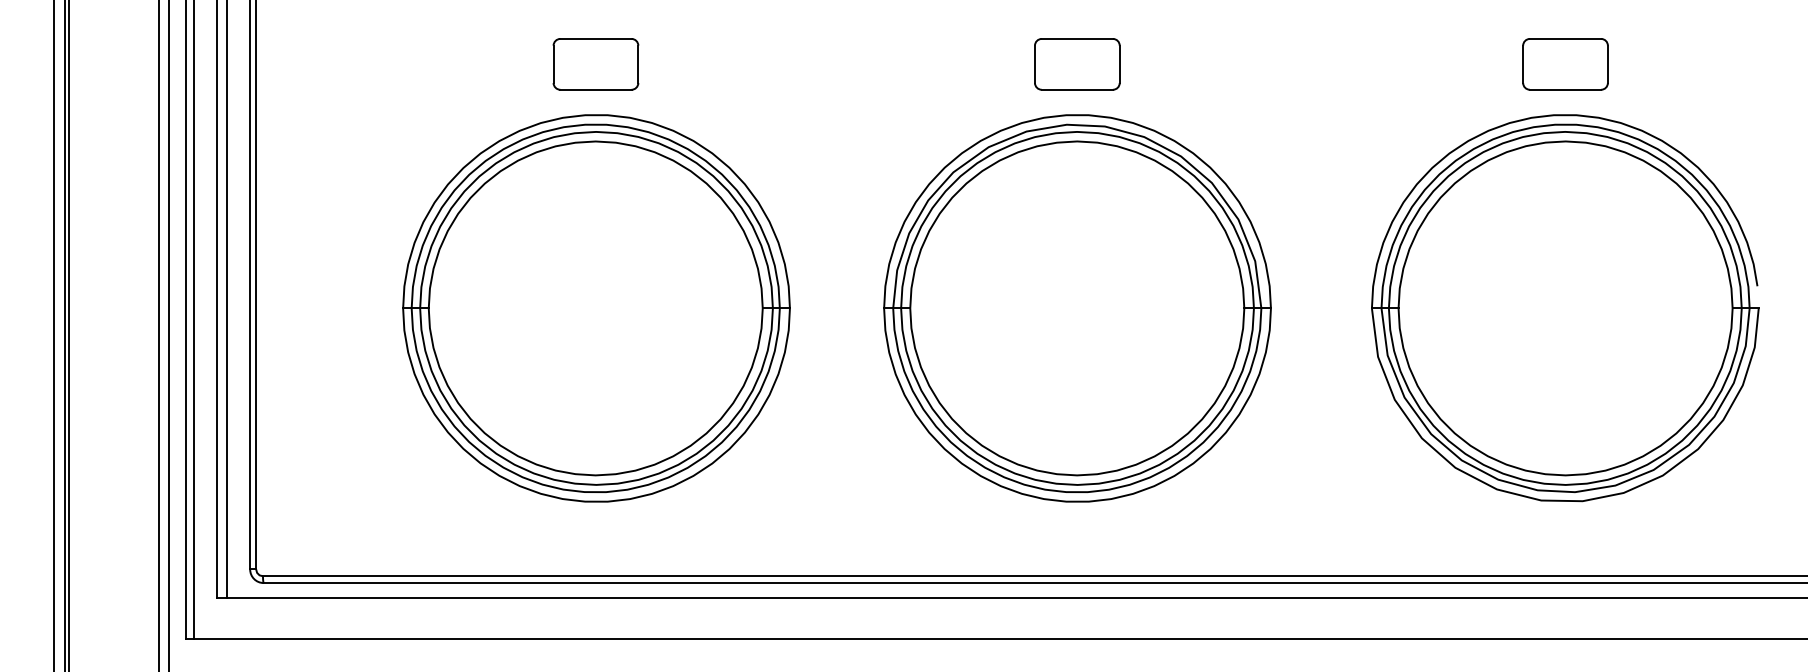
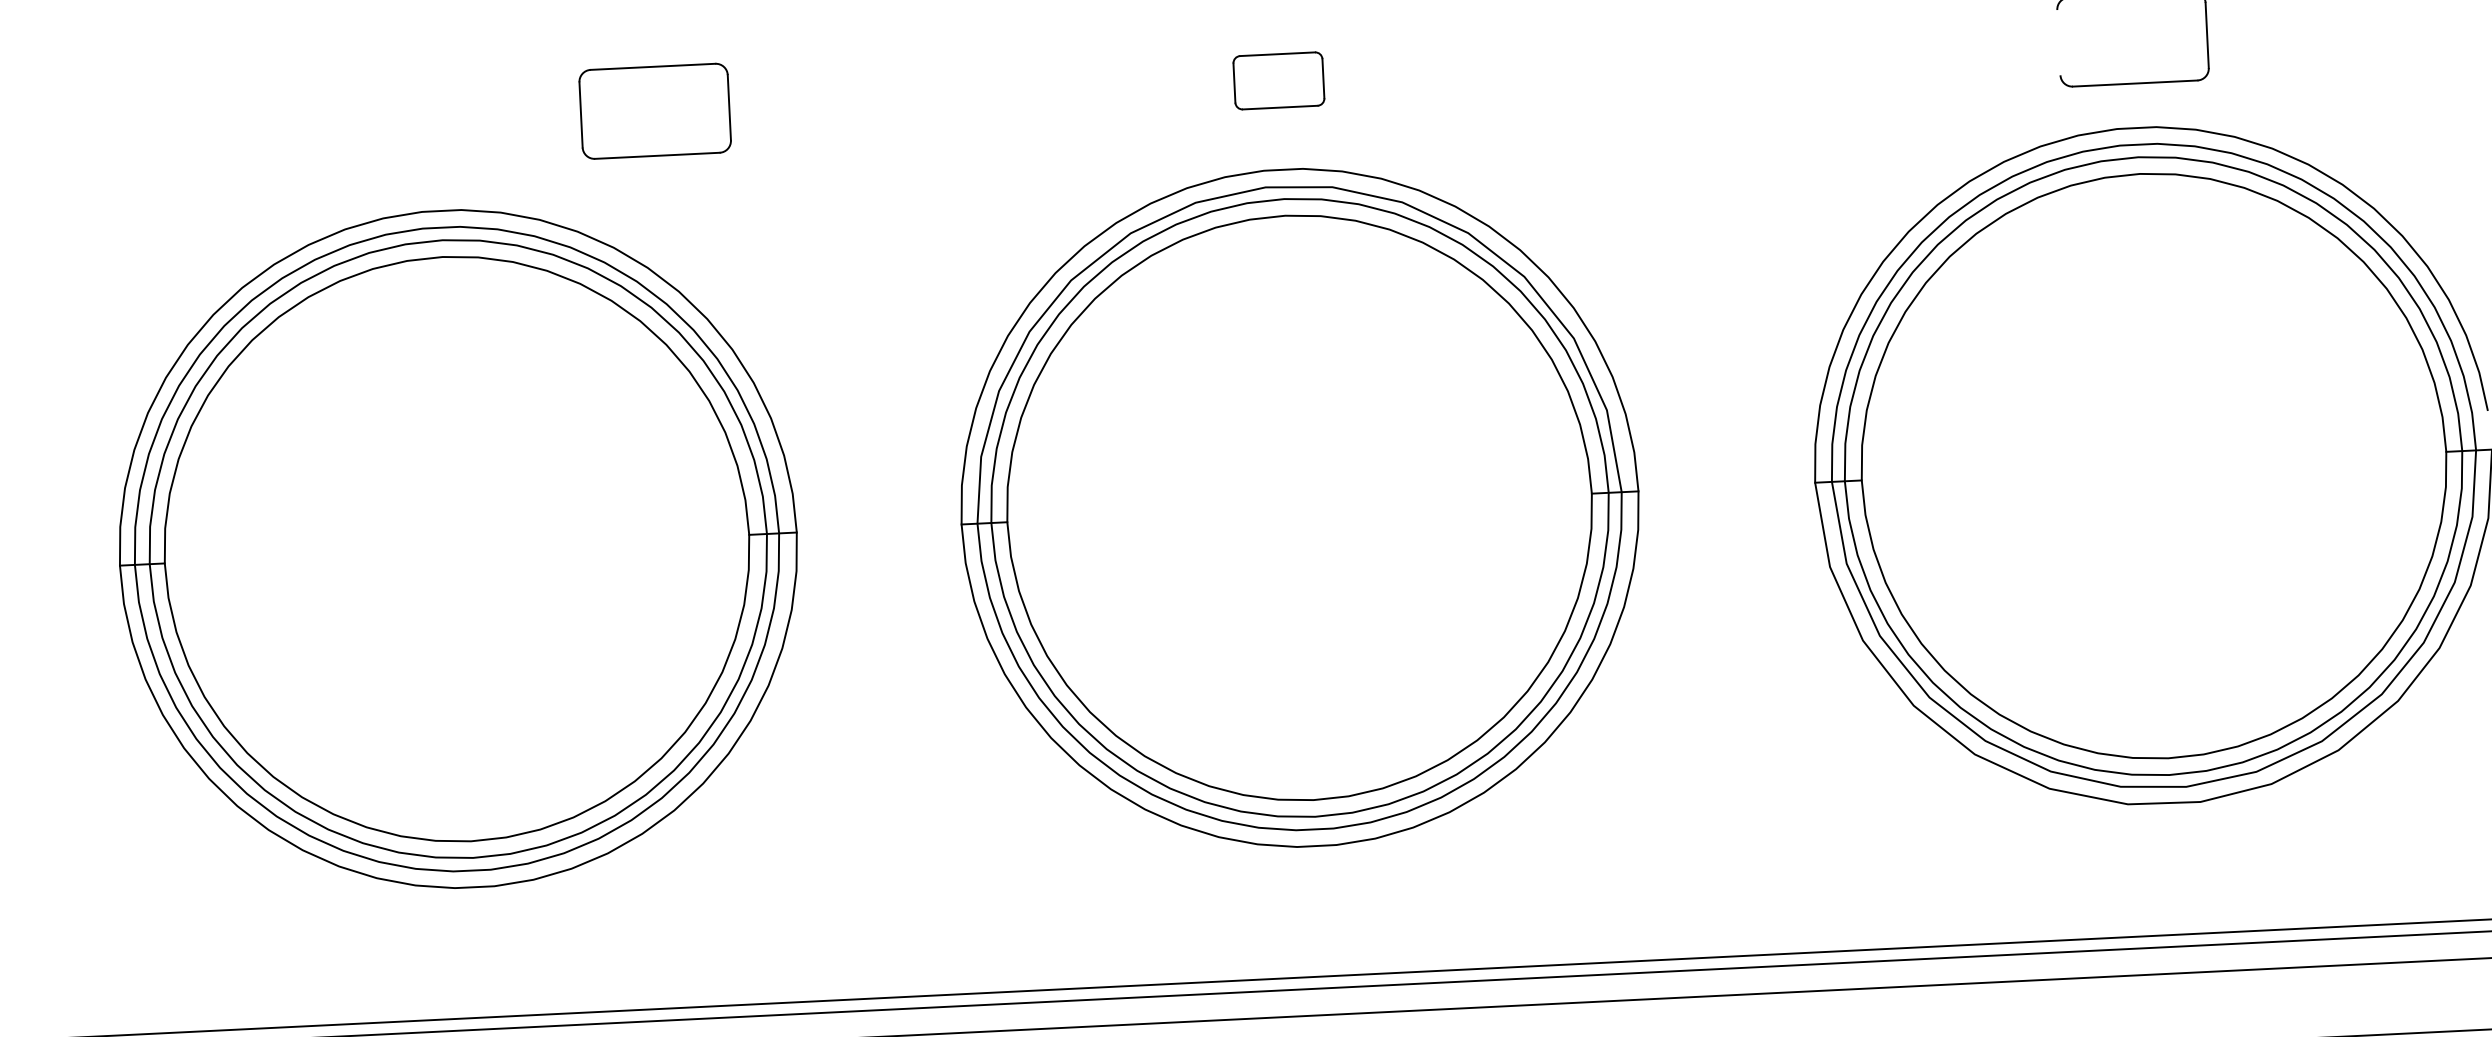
part: (595, 64) -> (654, 111), moved
part: (1077, 64) -> (1279, 81), size x0.6
line: (1523, 64) -> (2059, 42), removed

